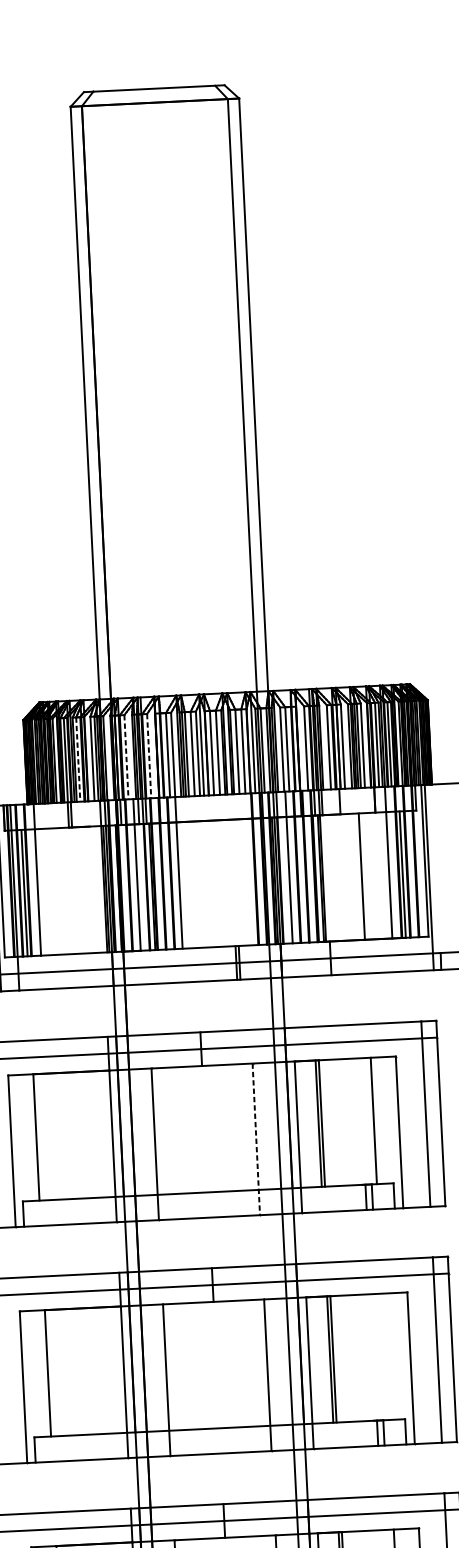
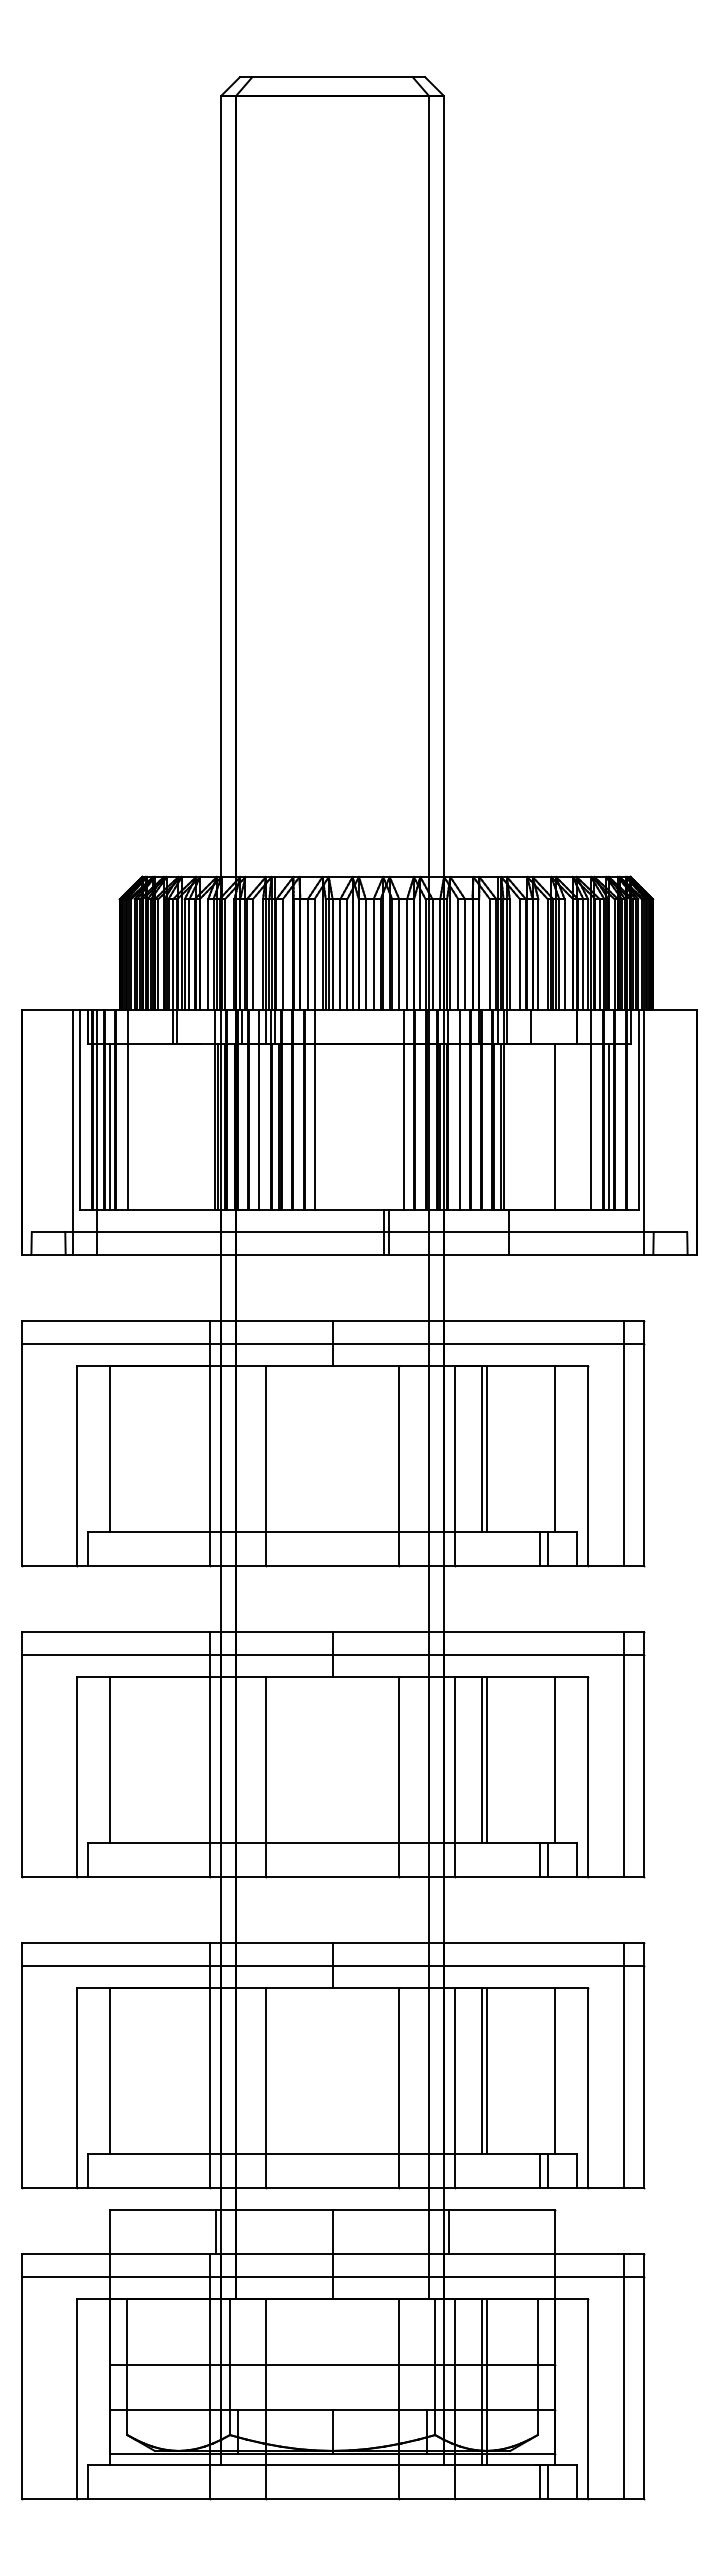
line: (148, 755) -> (282, 954), dashed -> solid
line: (126, 757) -> (252, 954), dashed -> solid
line: (78, 759) -> (189, 954), dashed -> solid
line: (247, 869) -> (404, 1110), added
line: (256, 1139) -> (399, 1465), dashed -> solid
line: (385, 1356) -> (554, 1759), added

